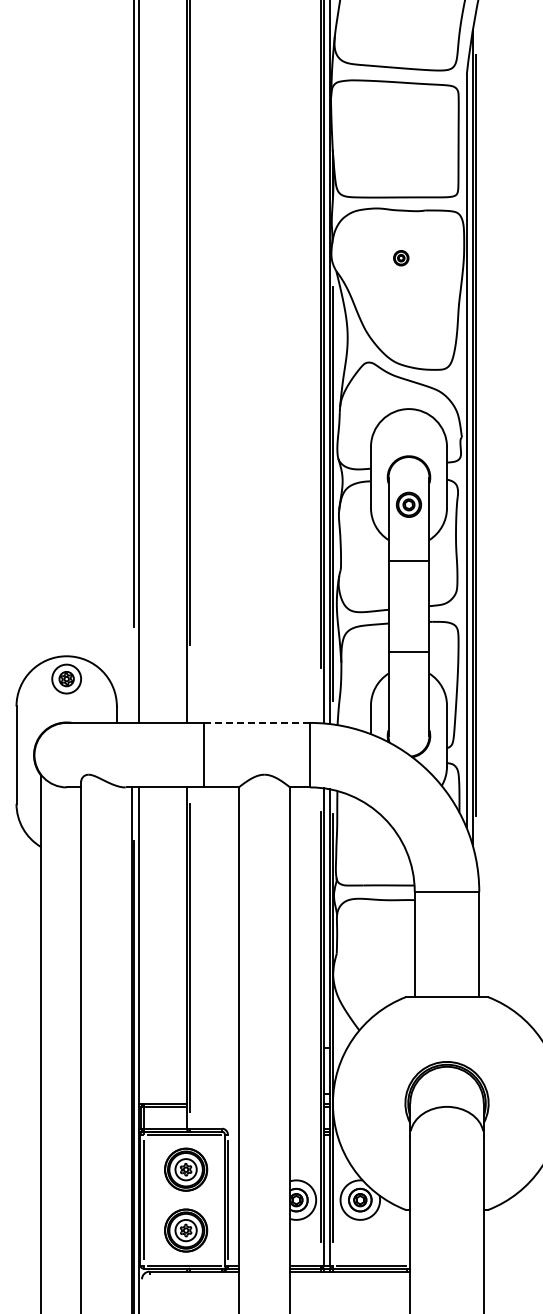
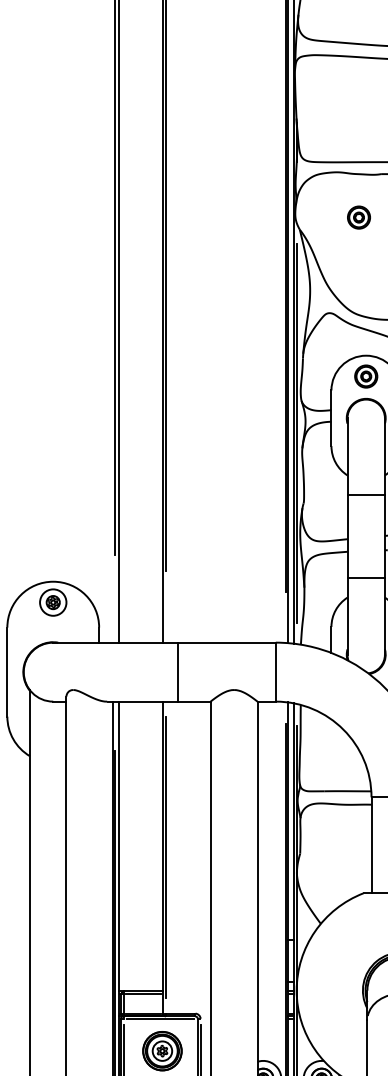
part: (401, 258) -> (359, 218), size x1.67
part: (408, 504) -> (365, 376), moved
line: (256, 722) -> (226, 642), dashed -> solid

